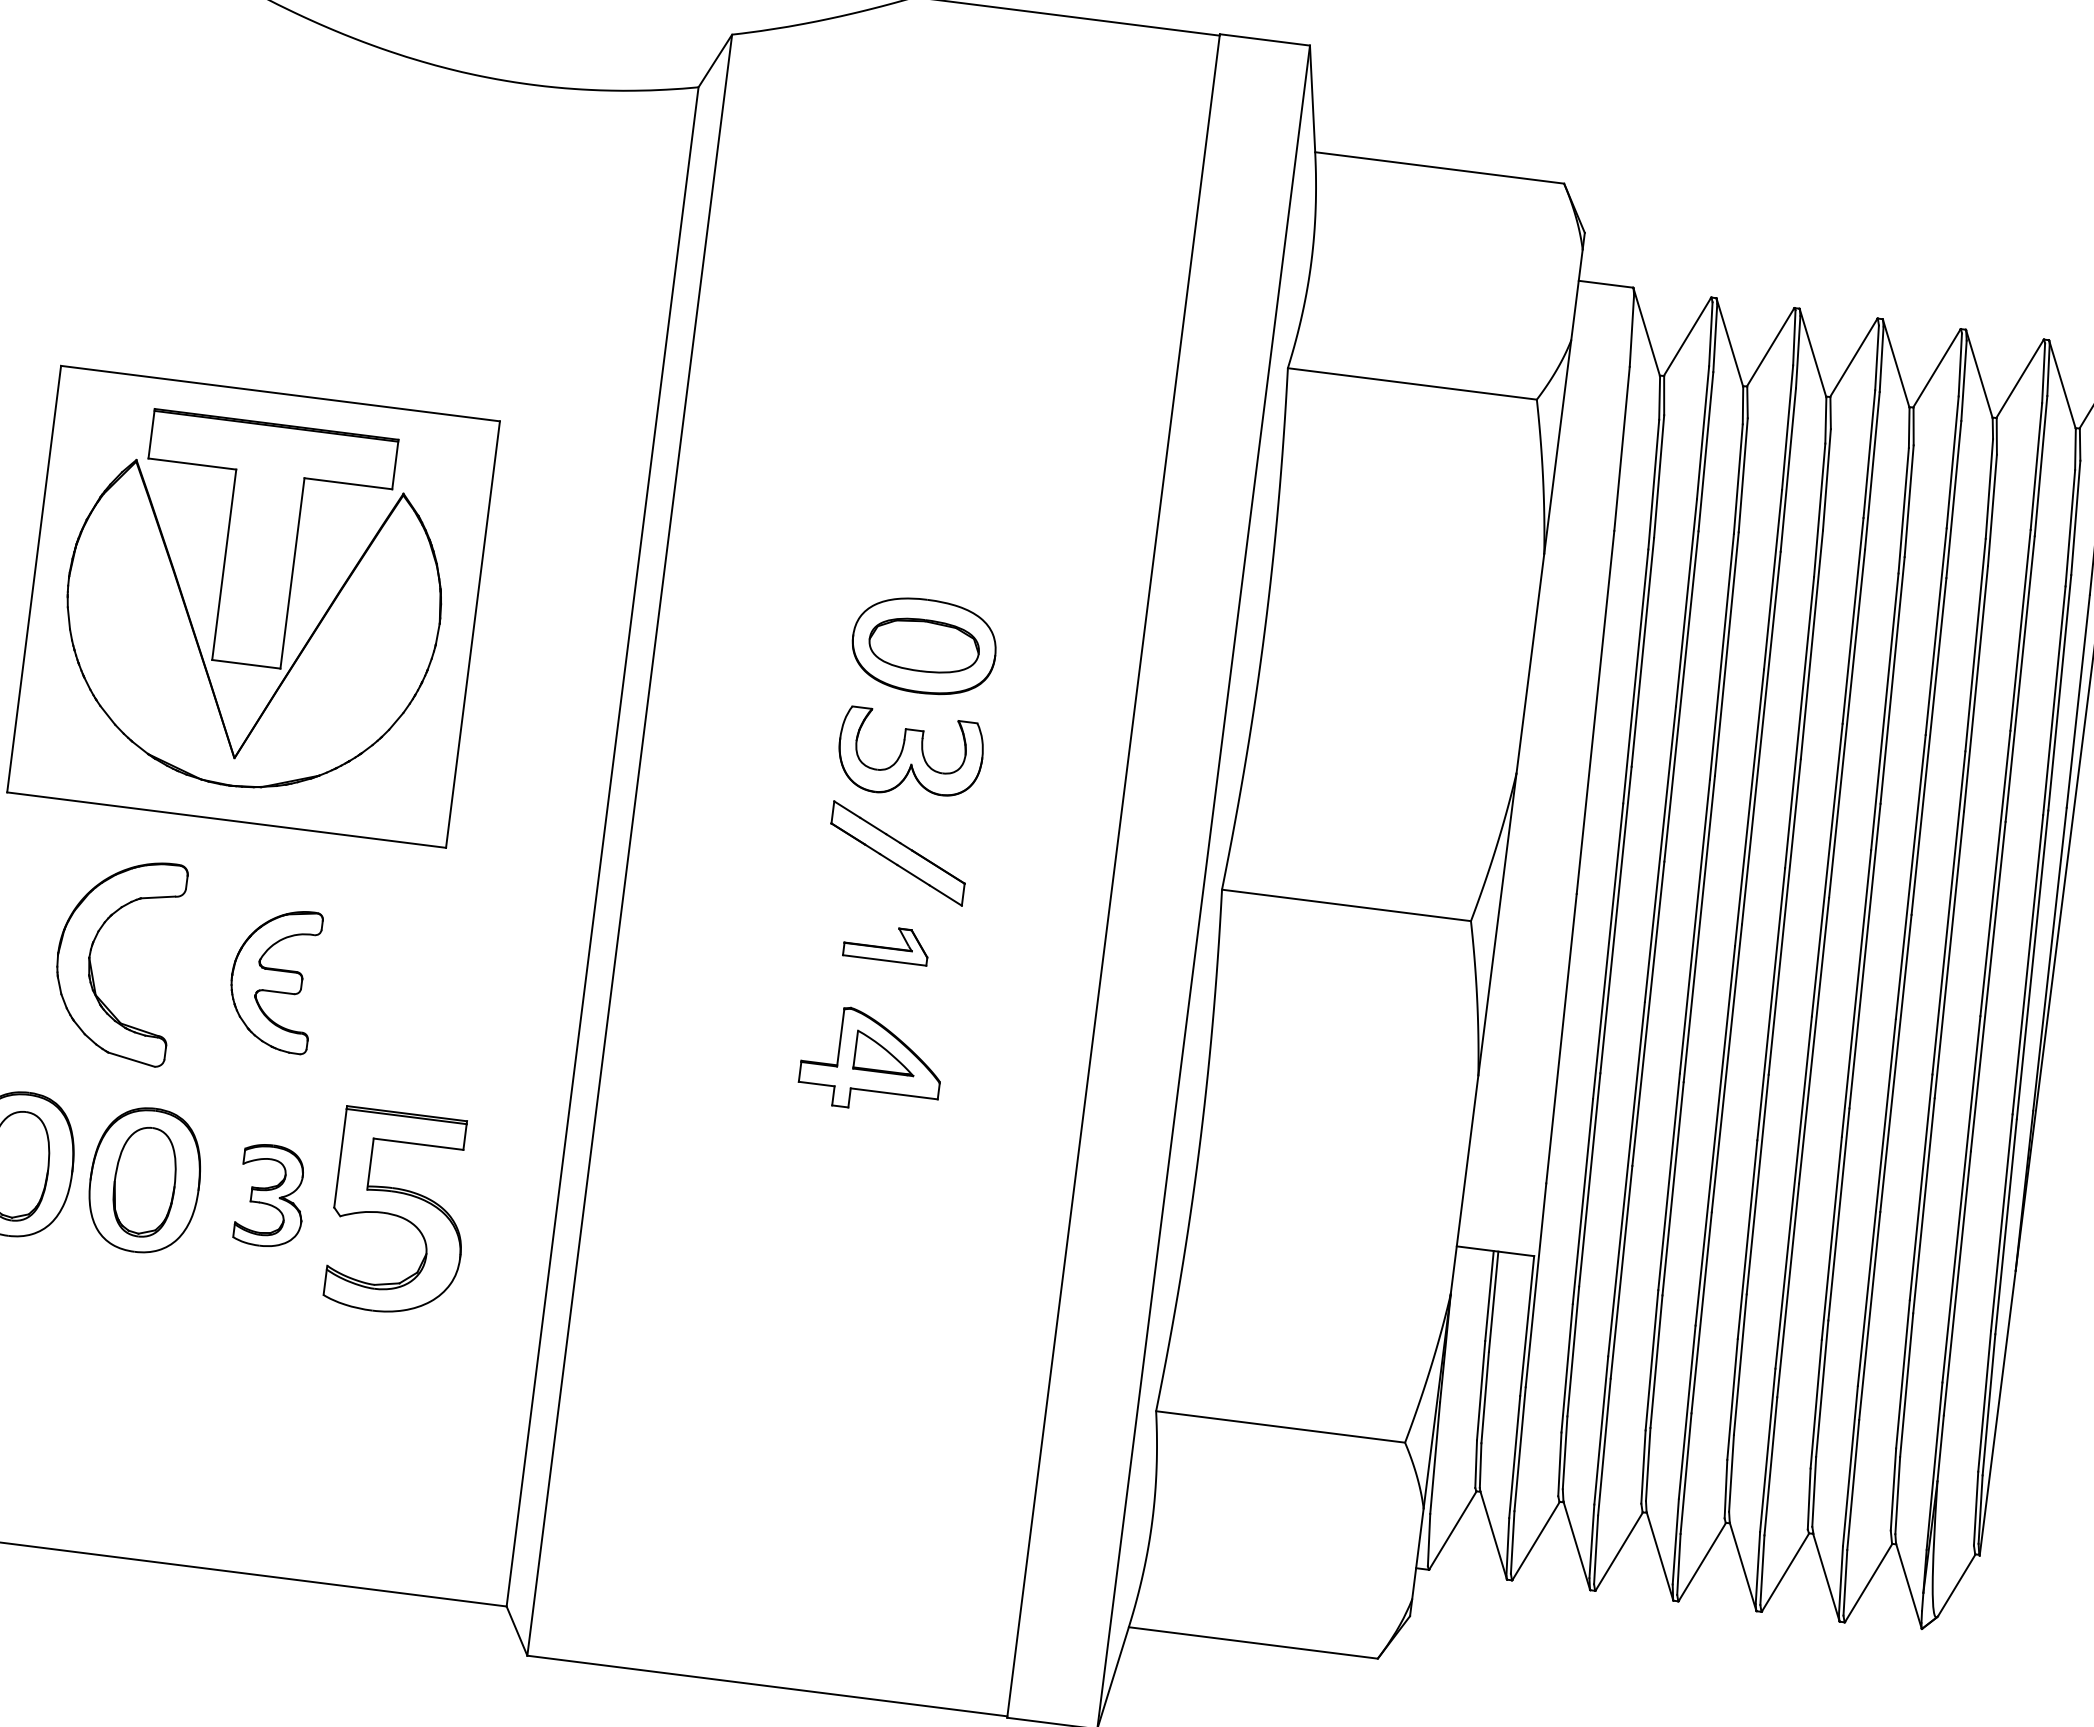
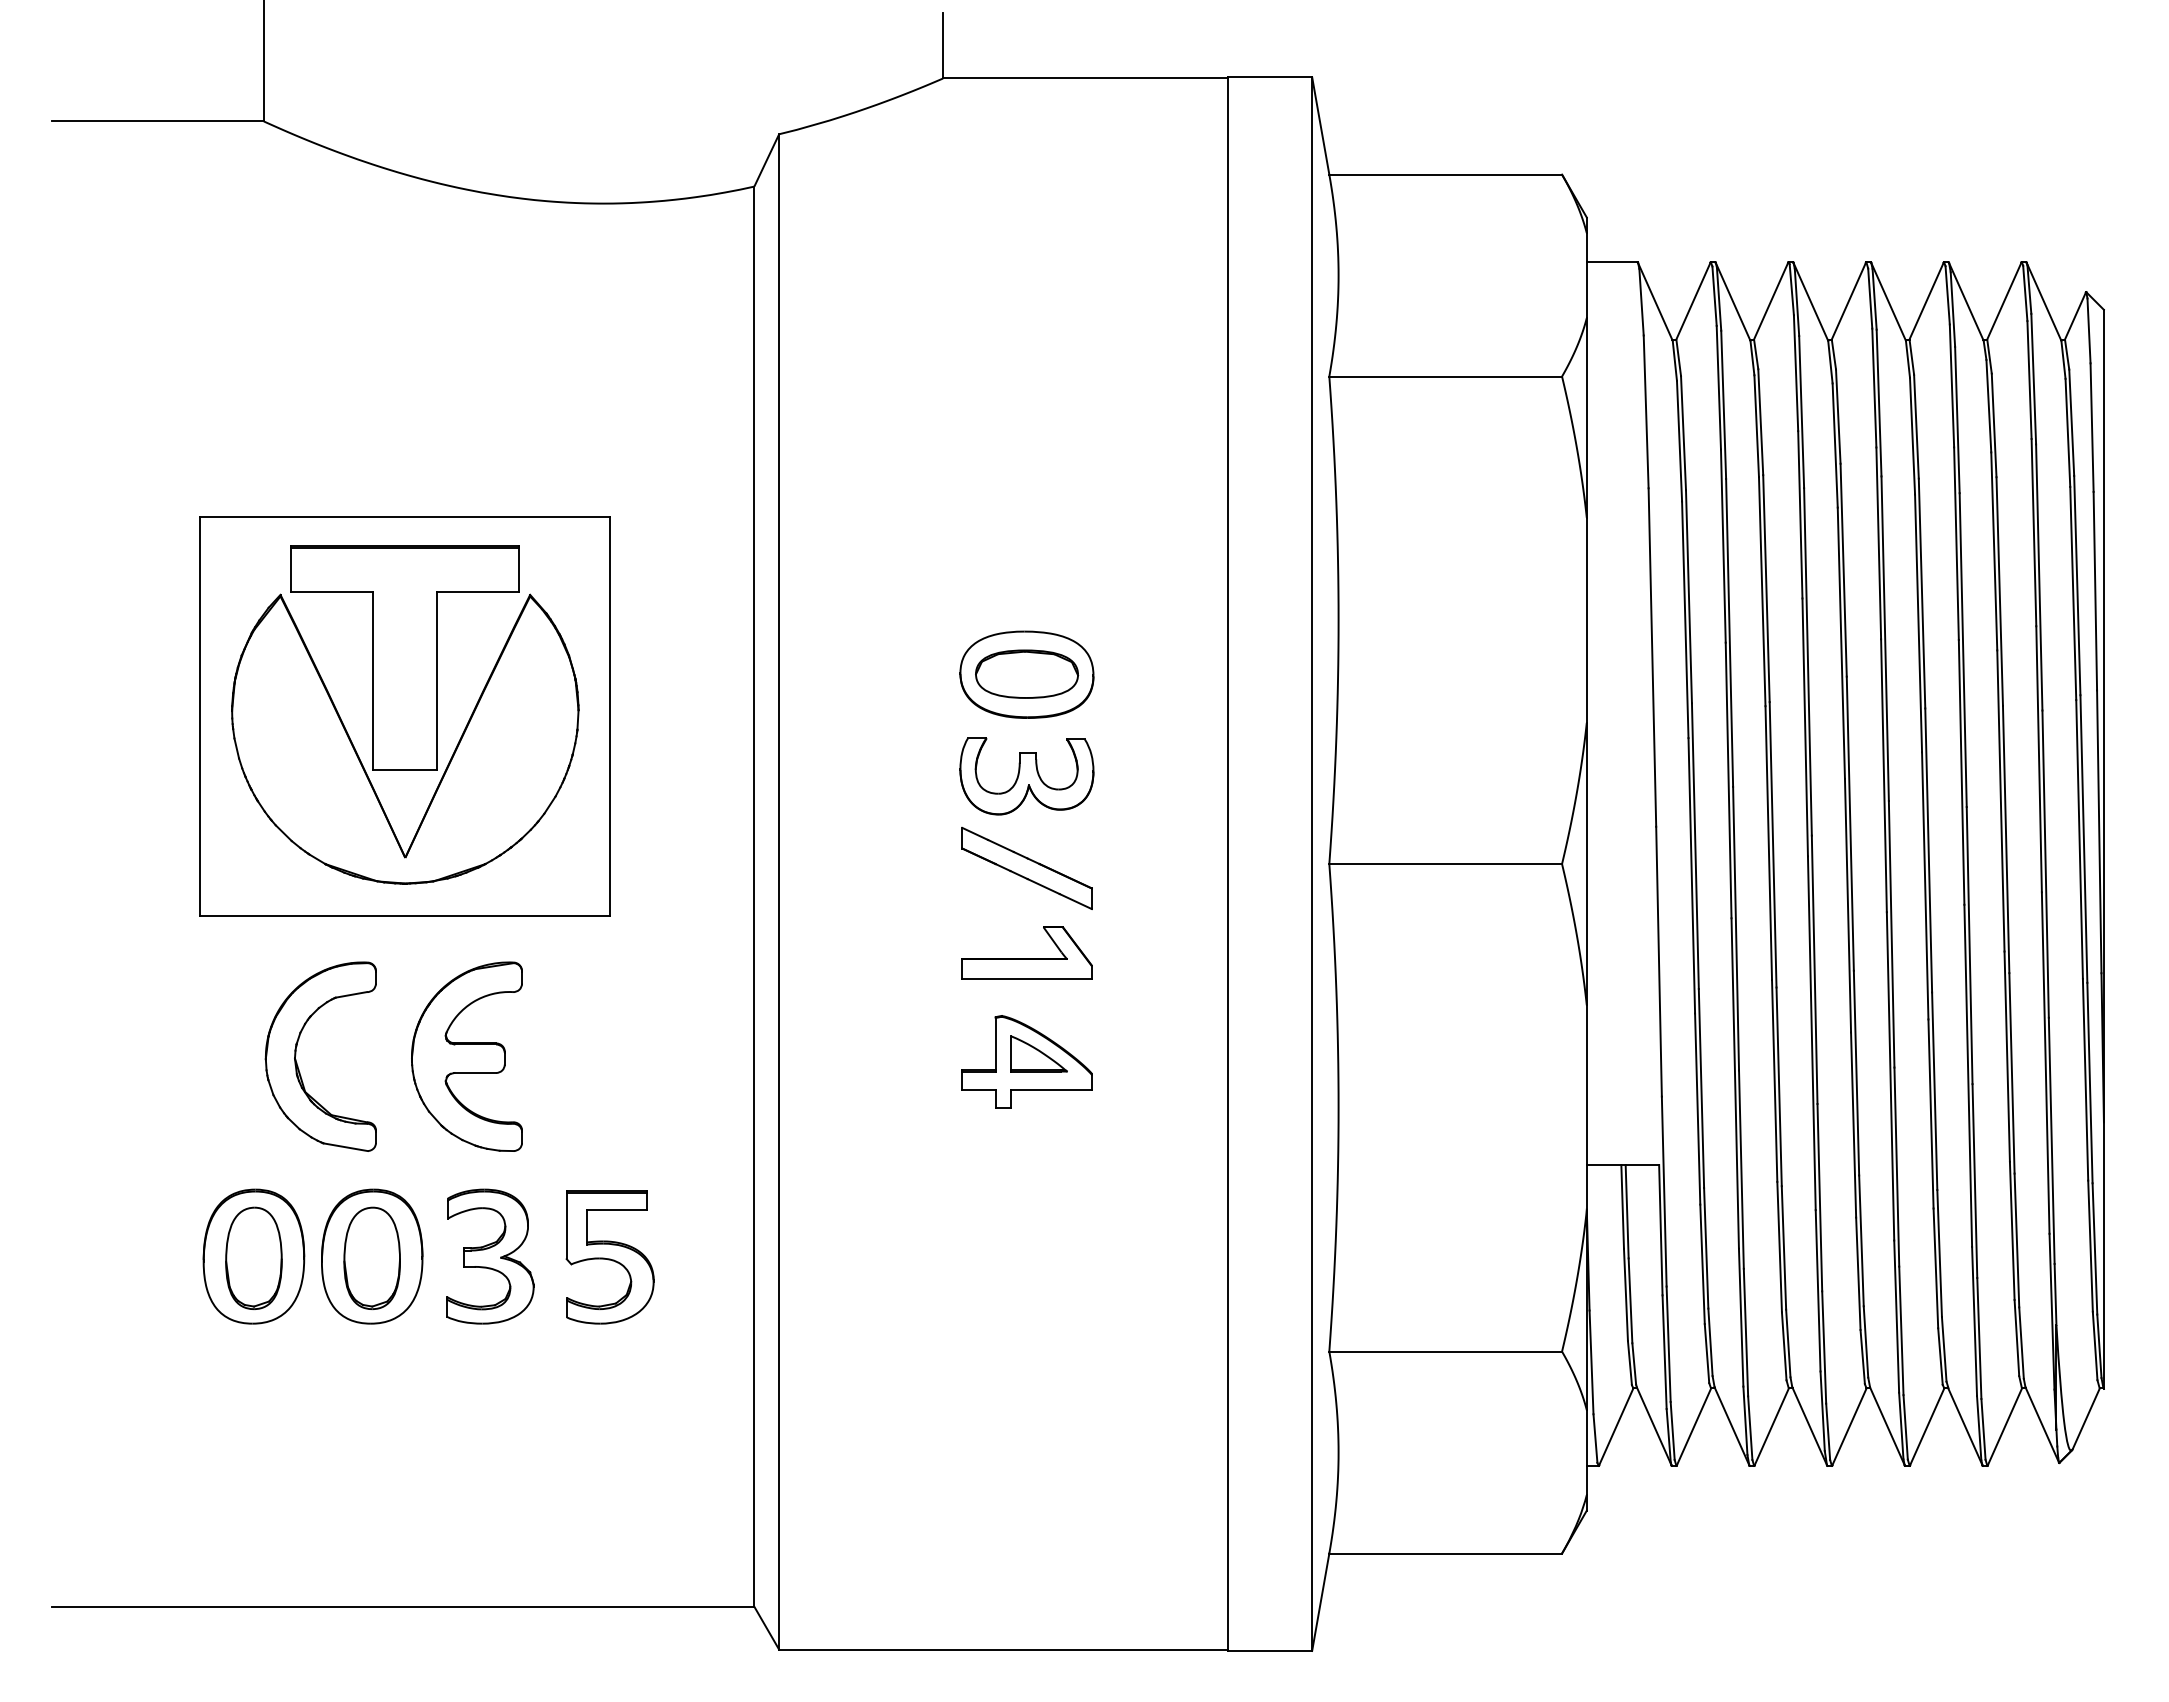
part: (886, 943) -> (1026, 952), size x1.67
part: (273, 978) -> (466, 1056), size x1.43
part: (271, 1196) -> (490, 1256), size x1.43
part: (398, 1213) -> (609, 1257), size x0.71

